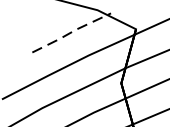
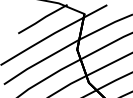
line: (71, 31) -> (42, 18), dashed -> solid

